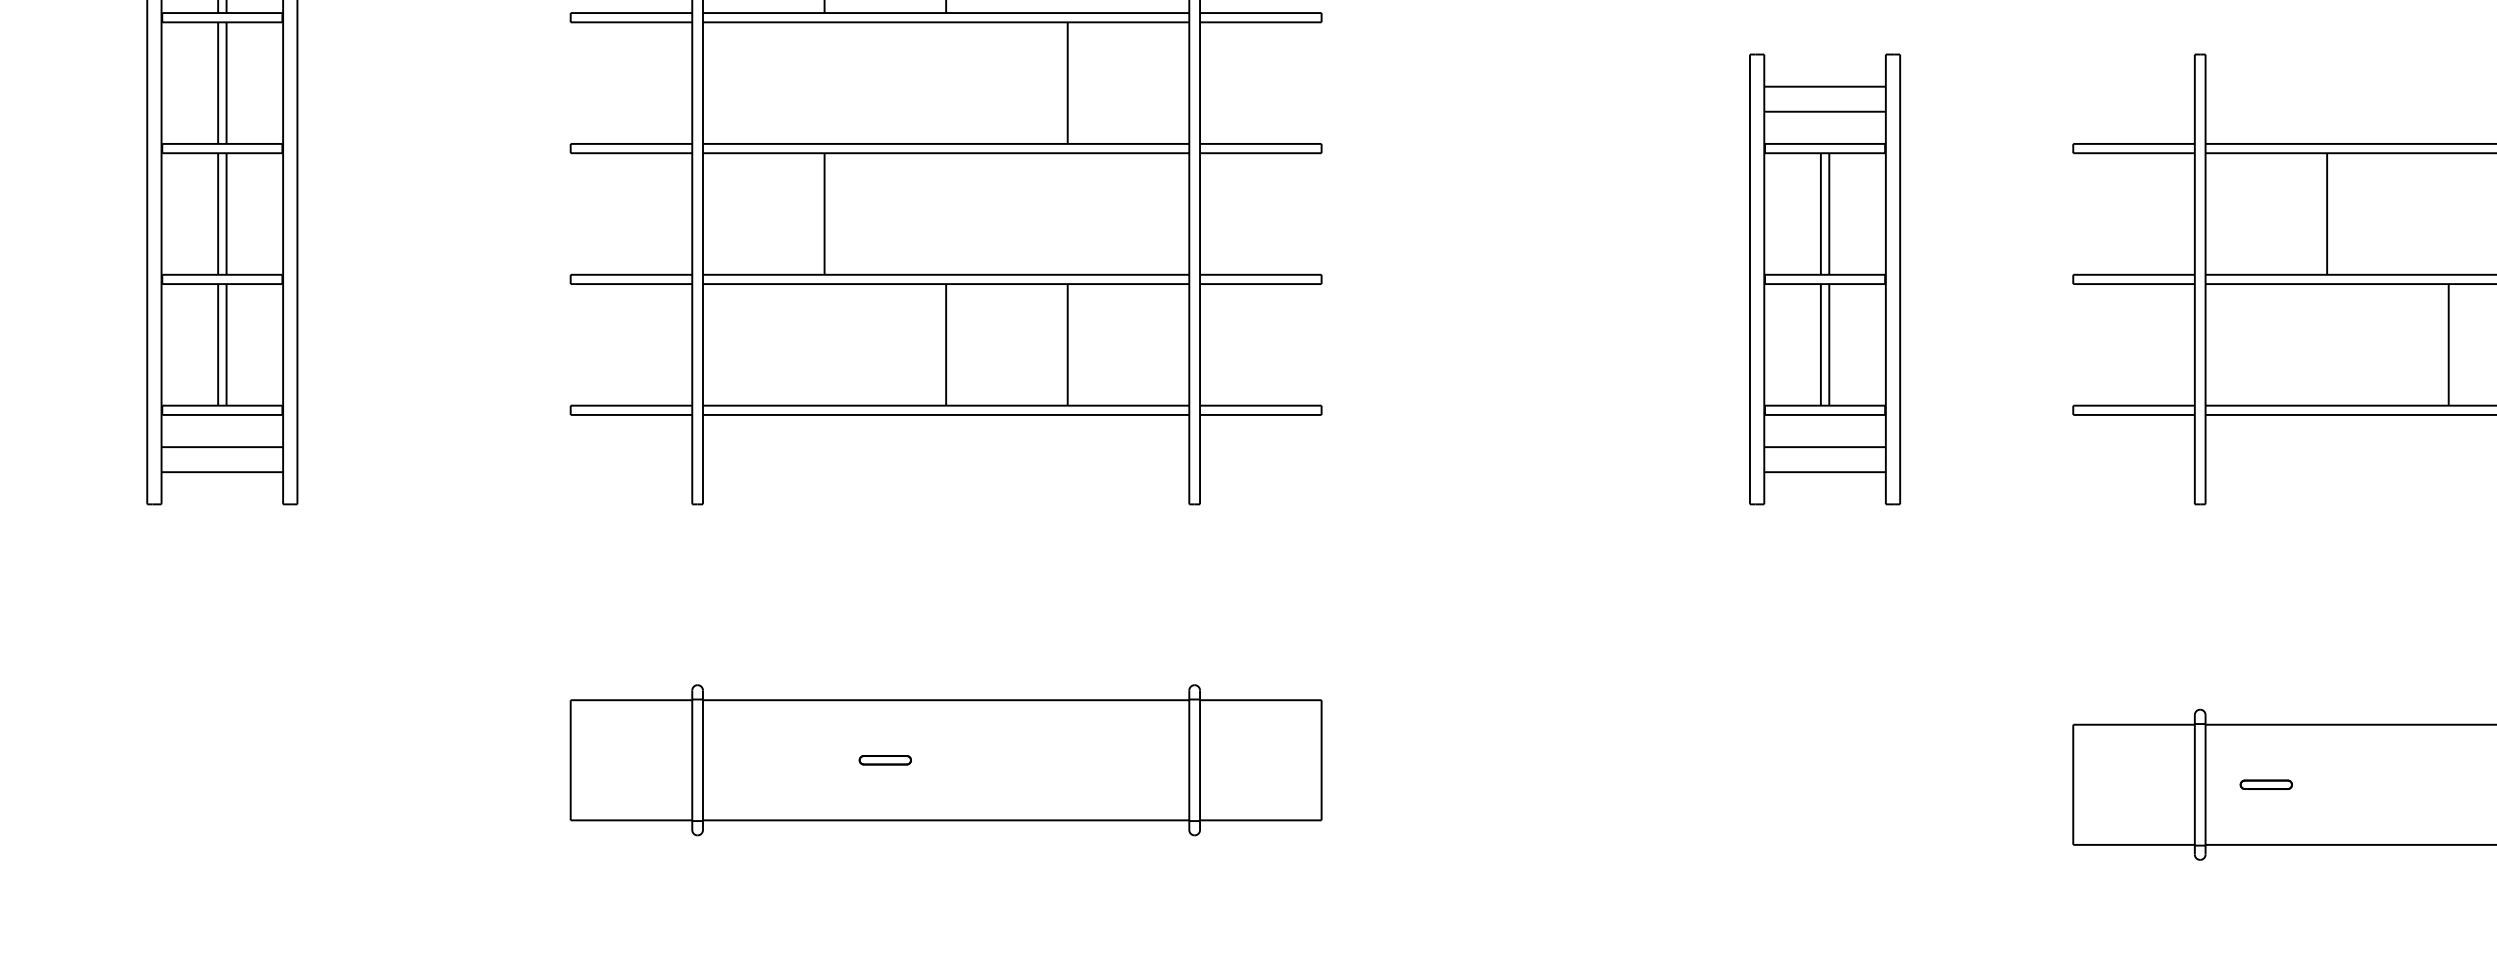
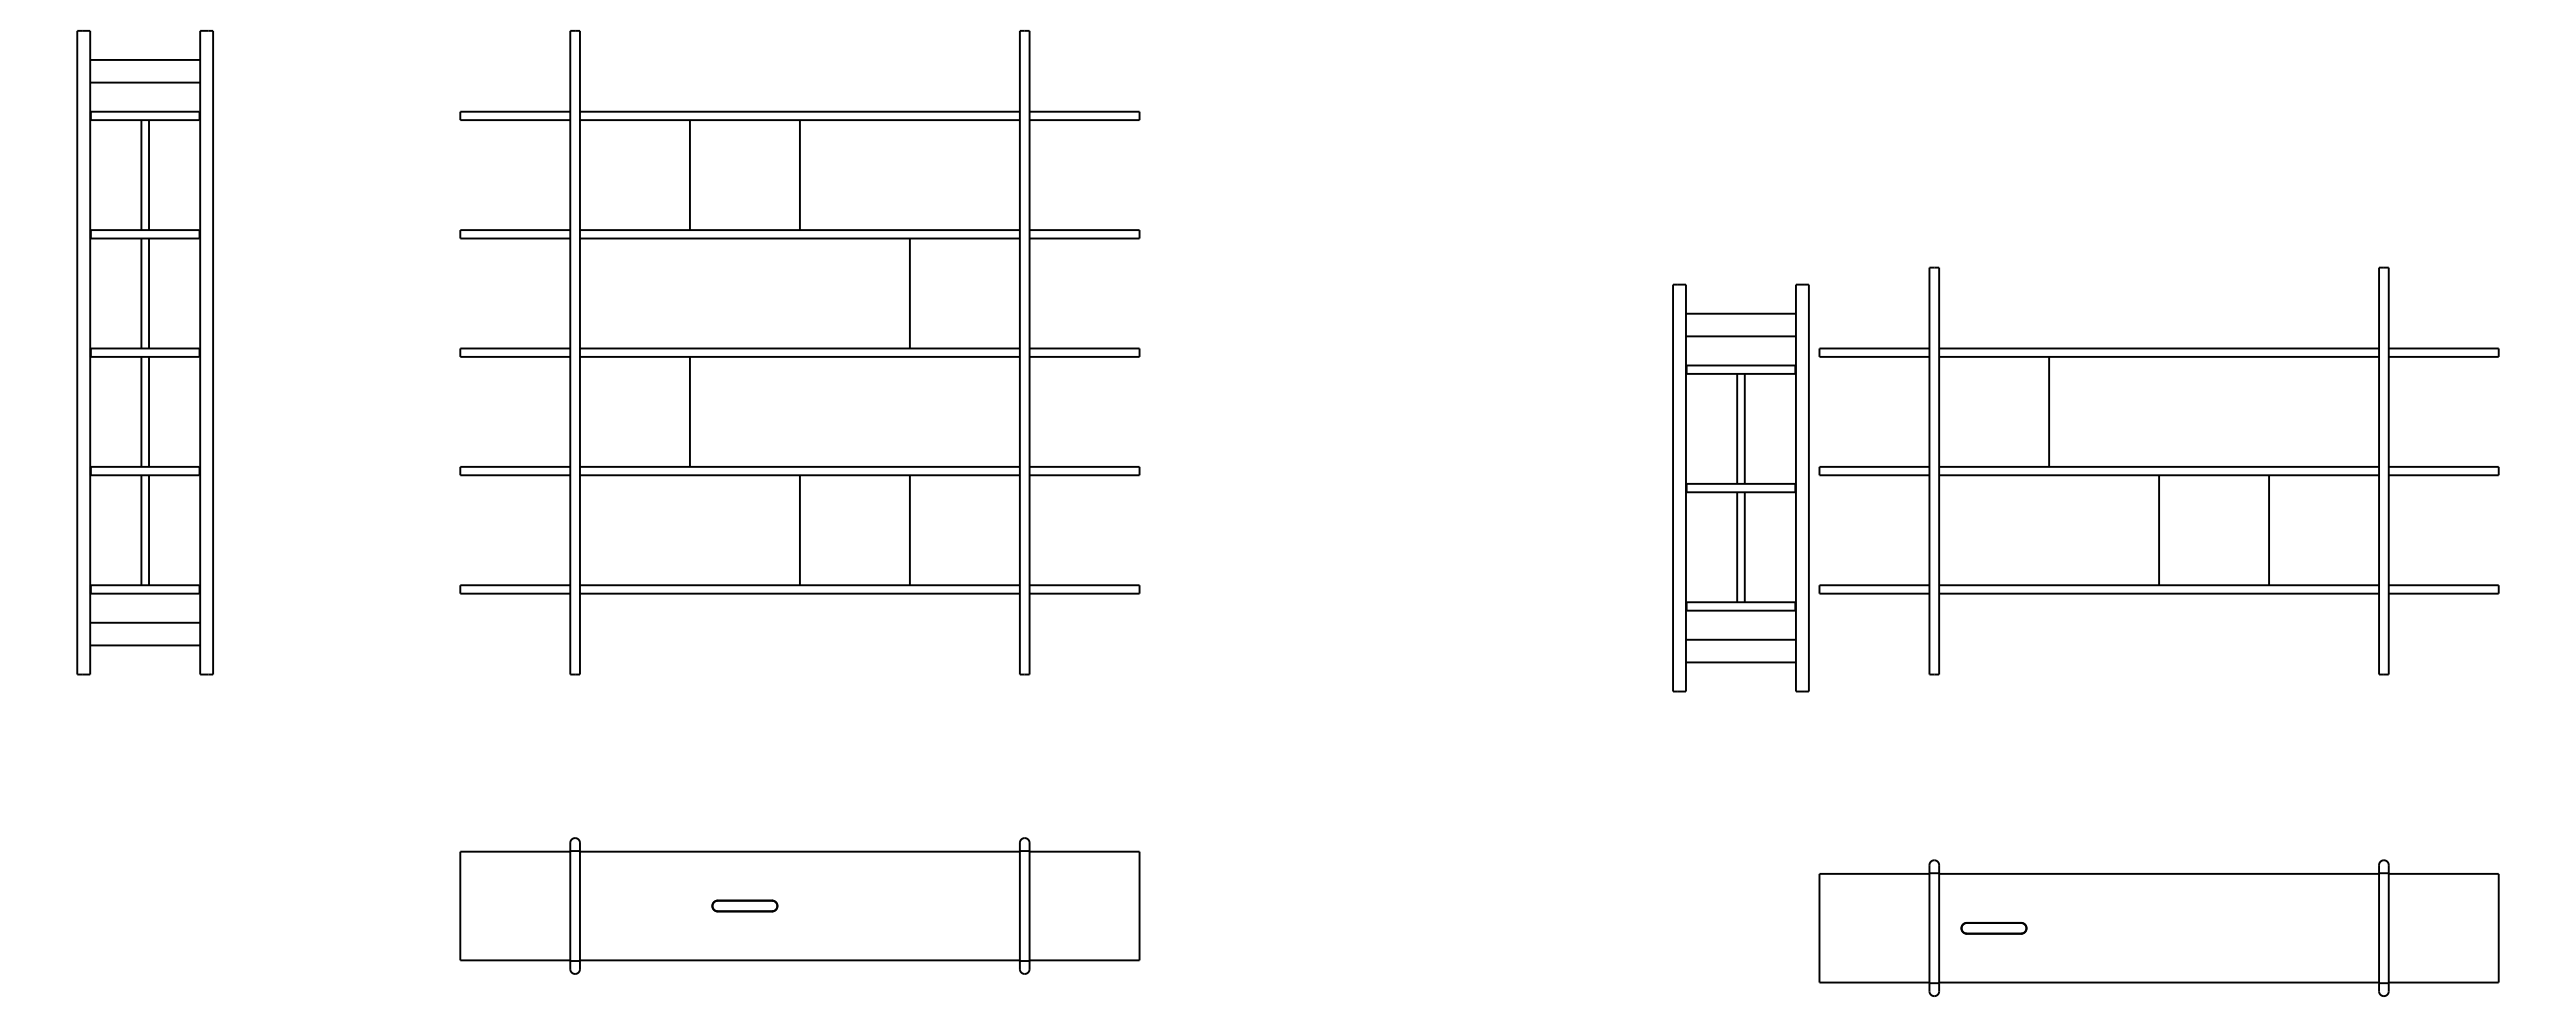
part: (1824, 278) -> (1740, 487), moved
part: (884, 759) -> (744, 905), size x1.4
part: (2266, 784) -> (1994, 927), size x1.4

